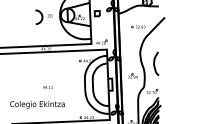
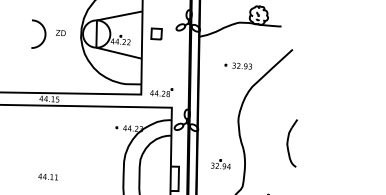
part: (156, 63) -> (292, 142), moved

